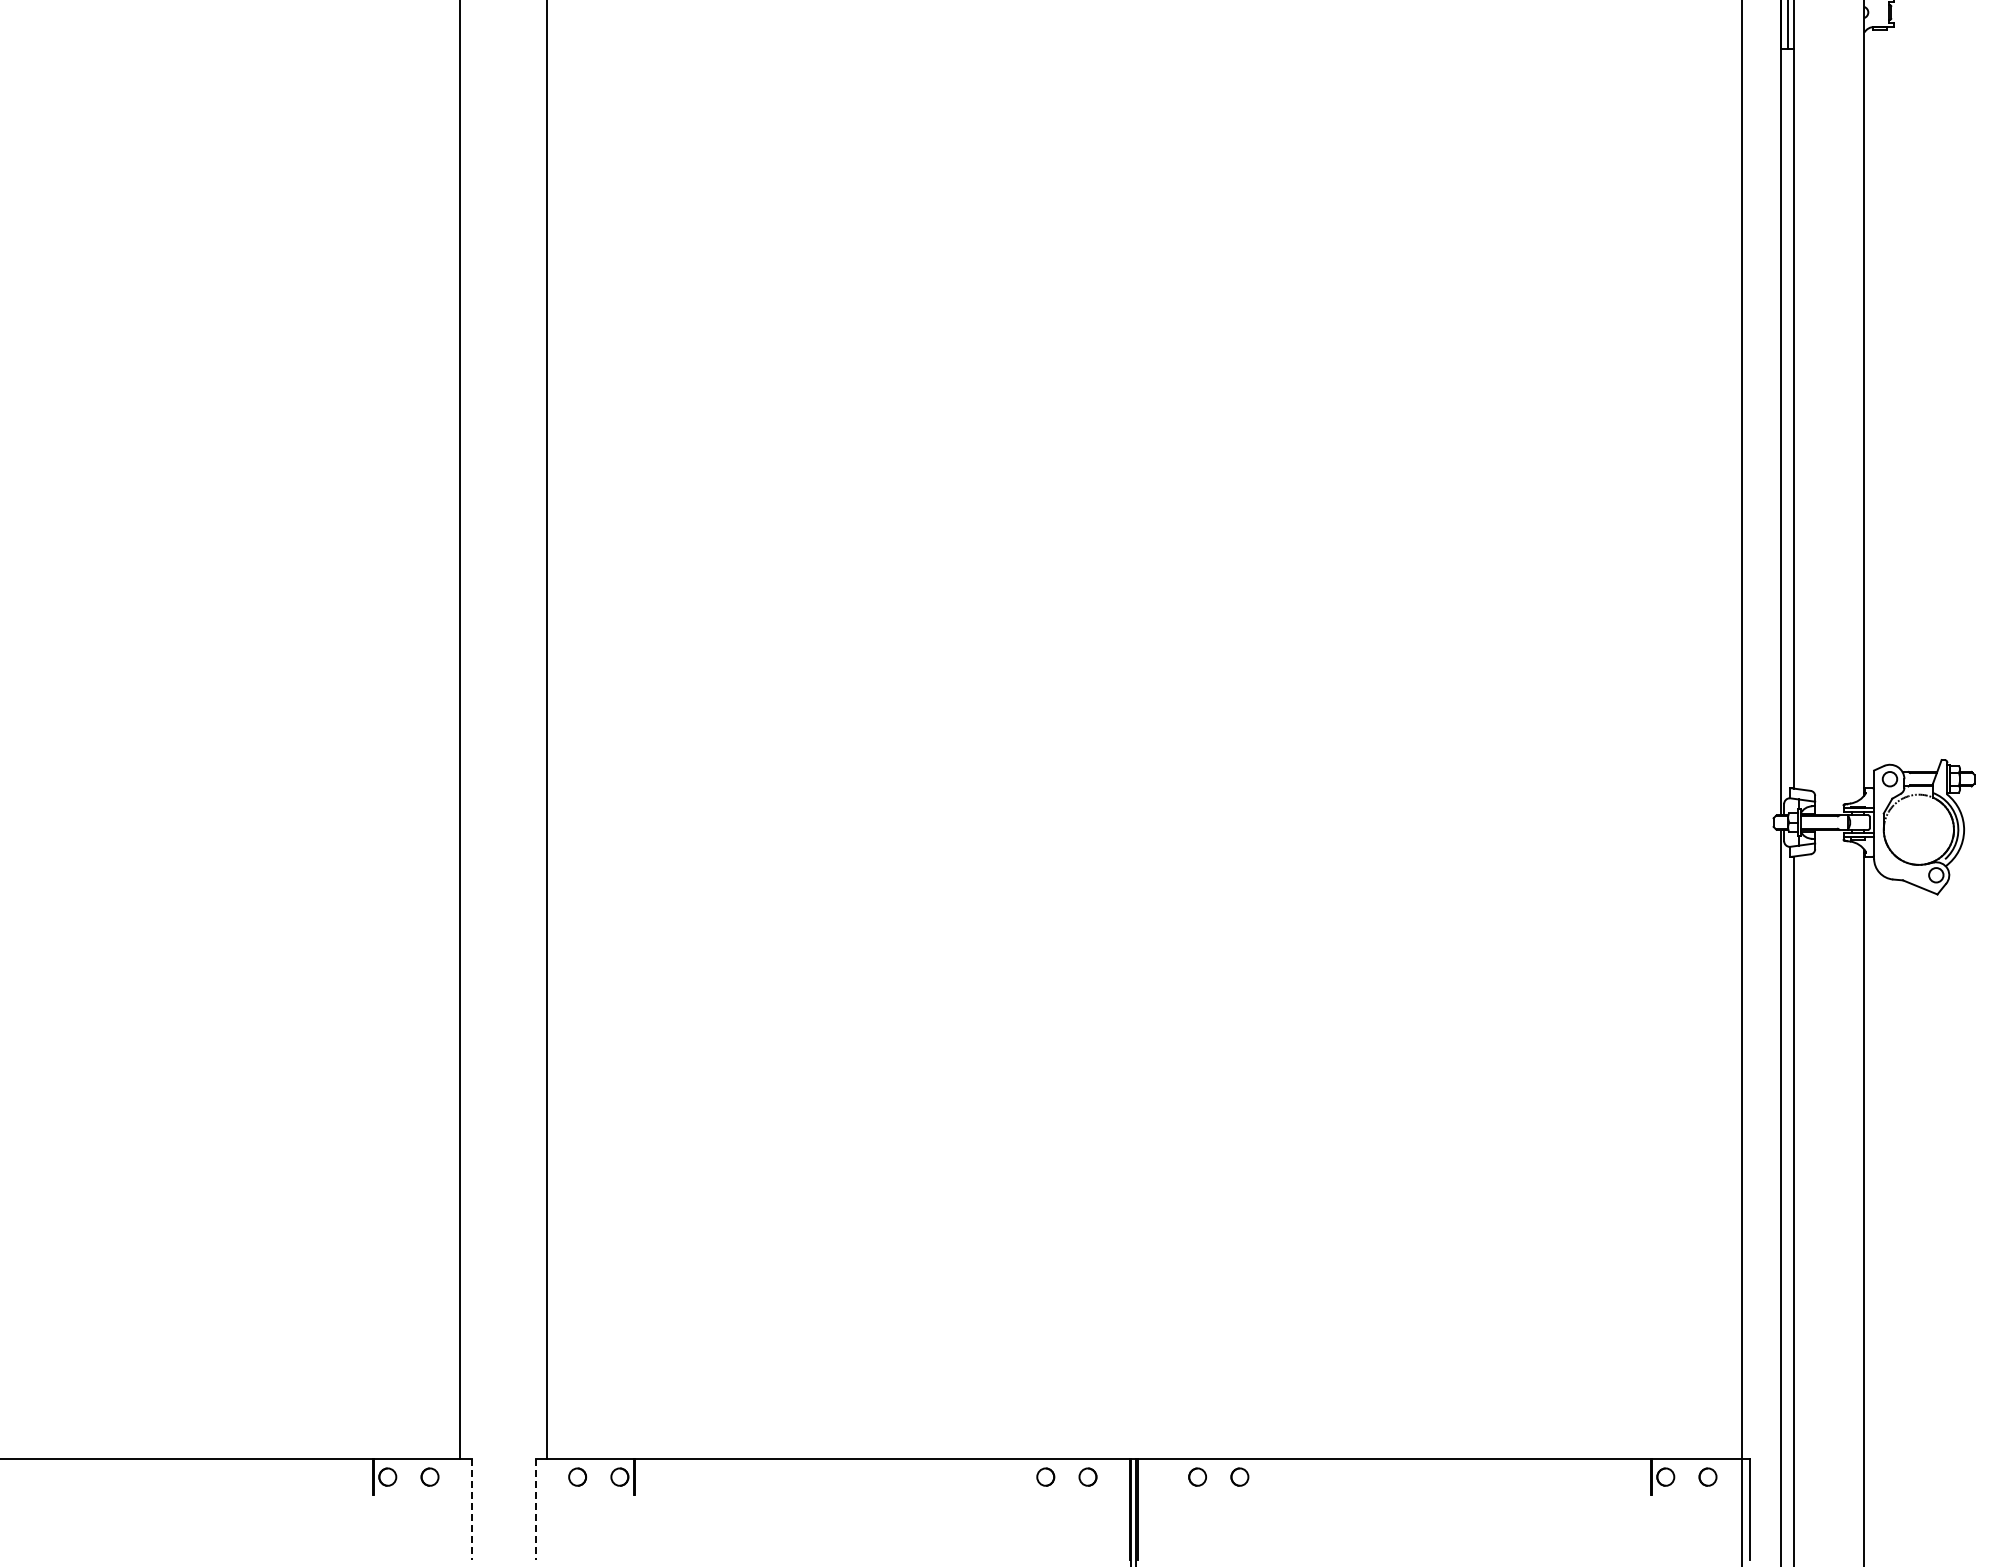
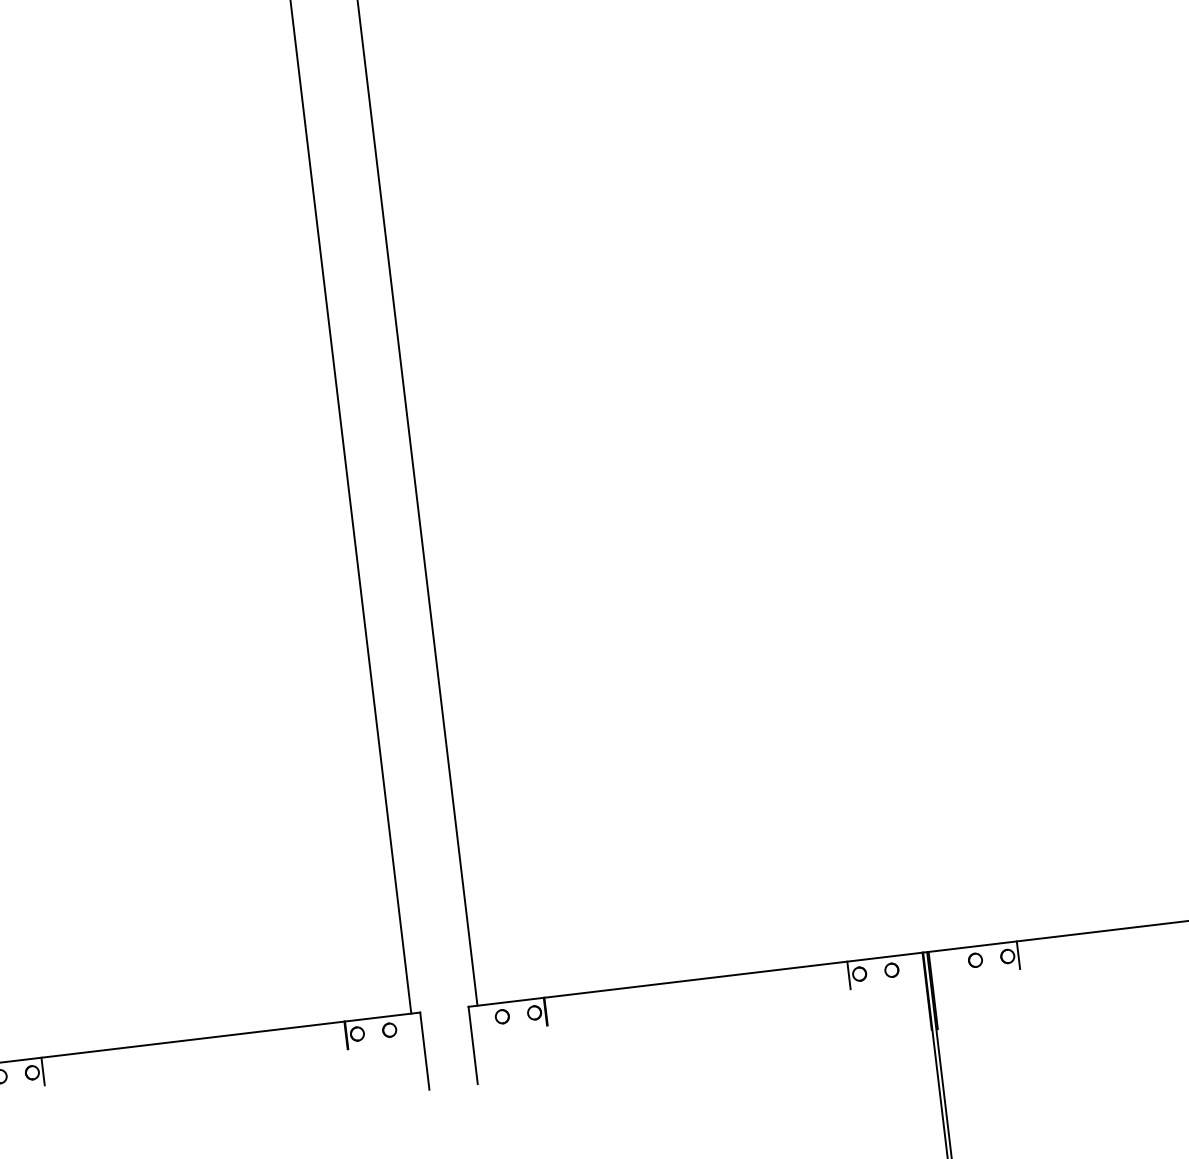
line: (1031, 1477) -> (848, 975), added
line: (1253, 1477) -> (1018, 955), added
line: (472, 1509) -> (425, 1051), dashed -> solid
line: (535, 1509) -> (473, 1045), dashed -> solid

